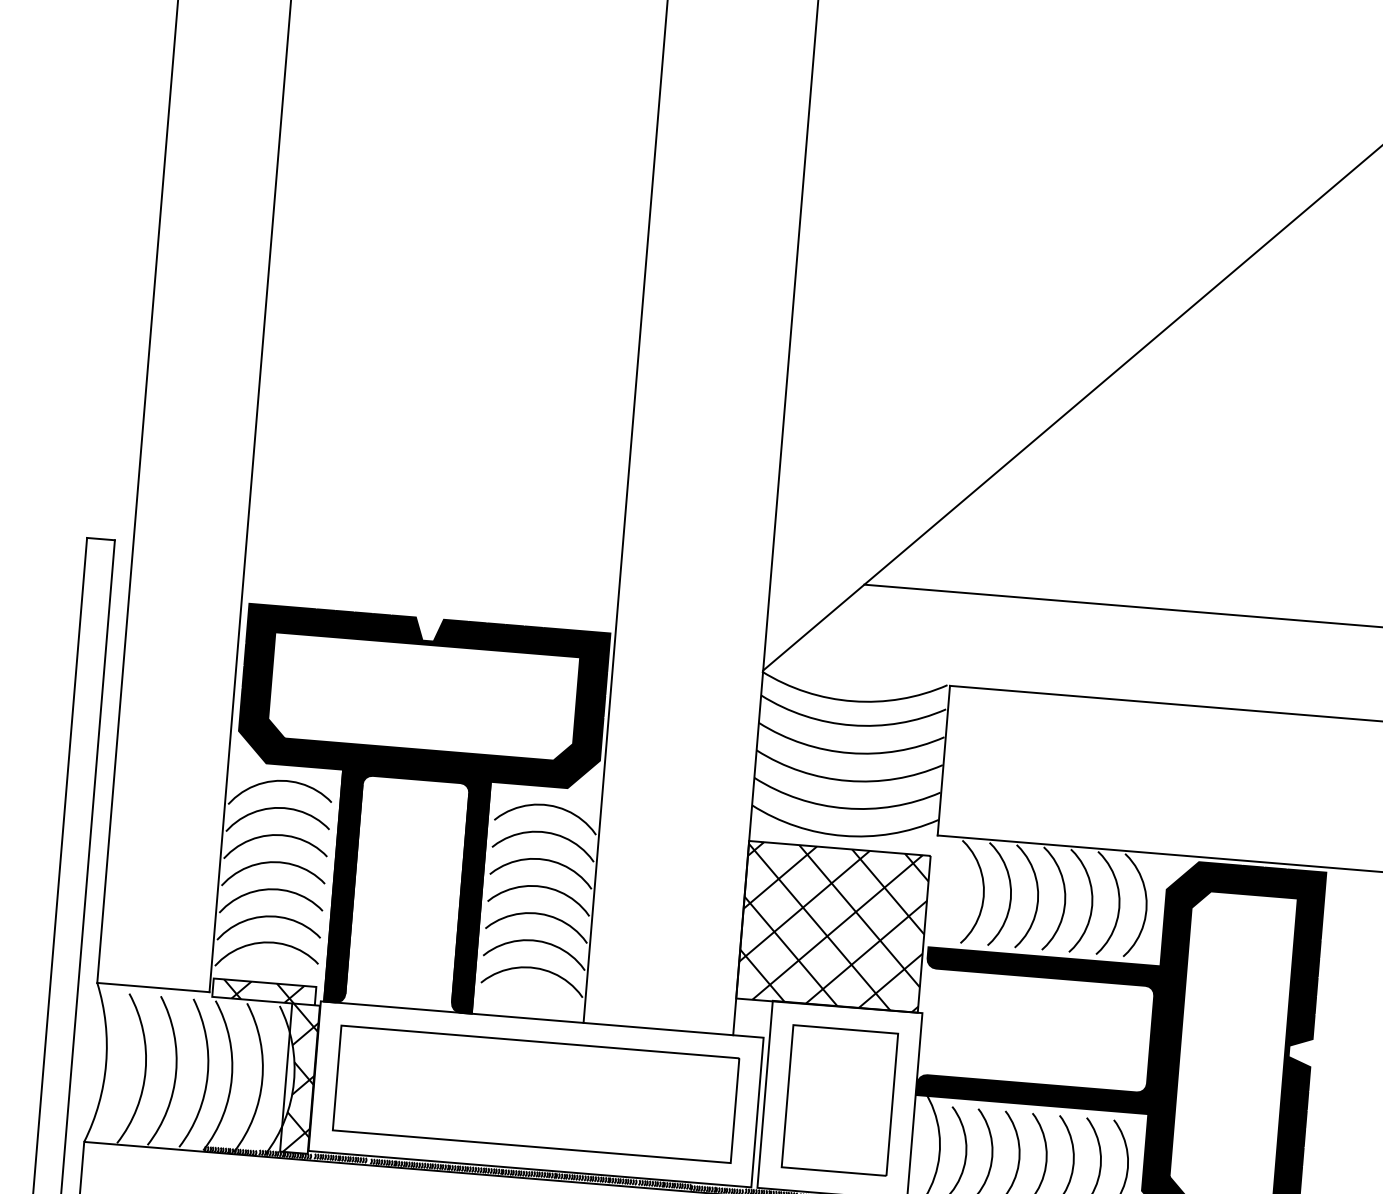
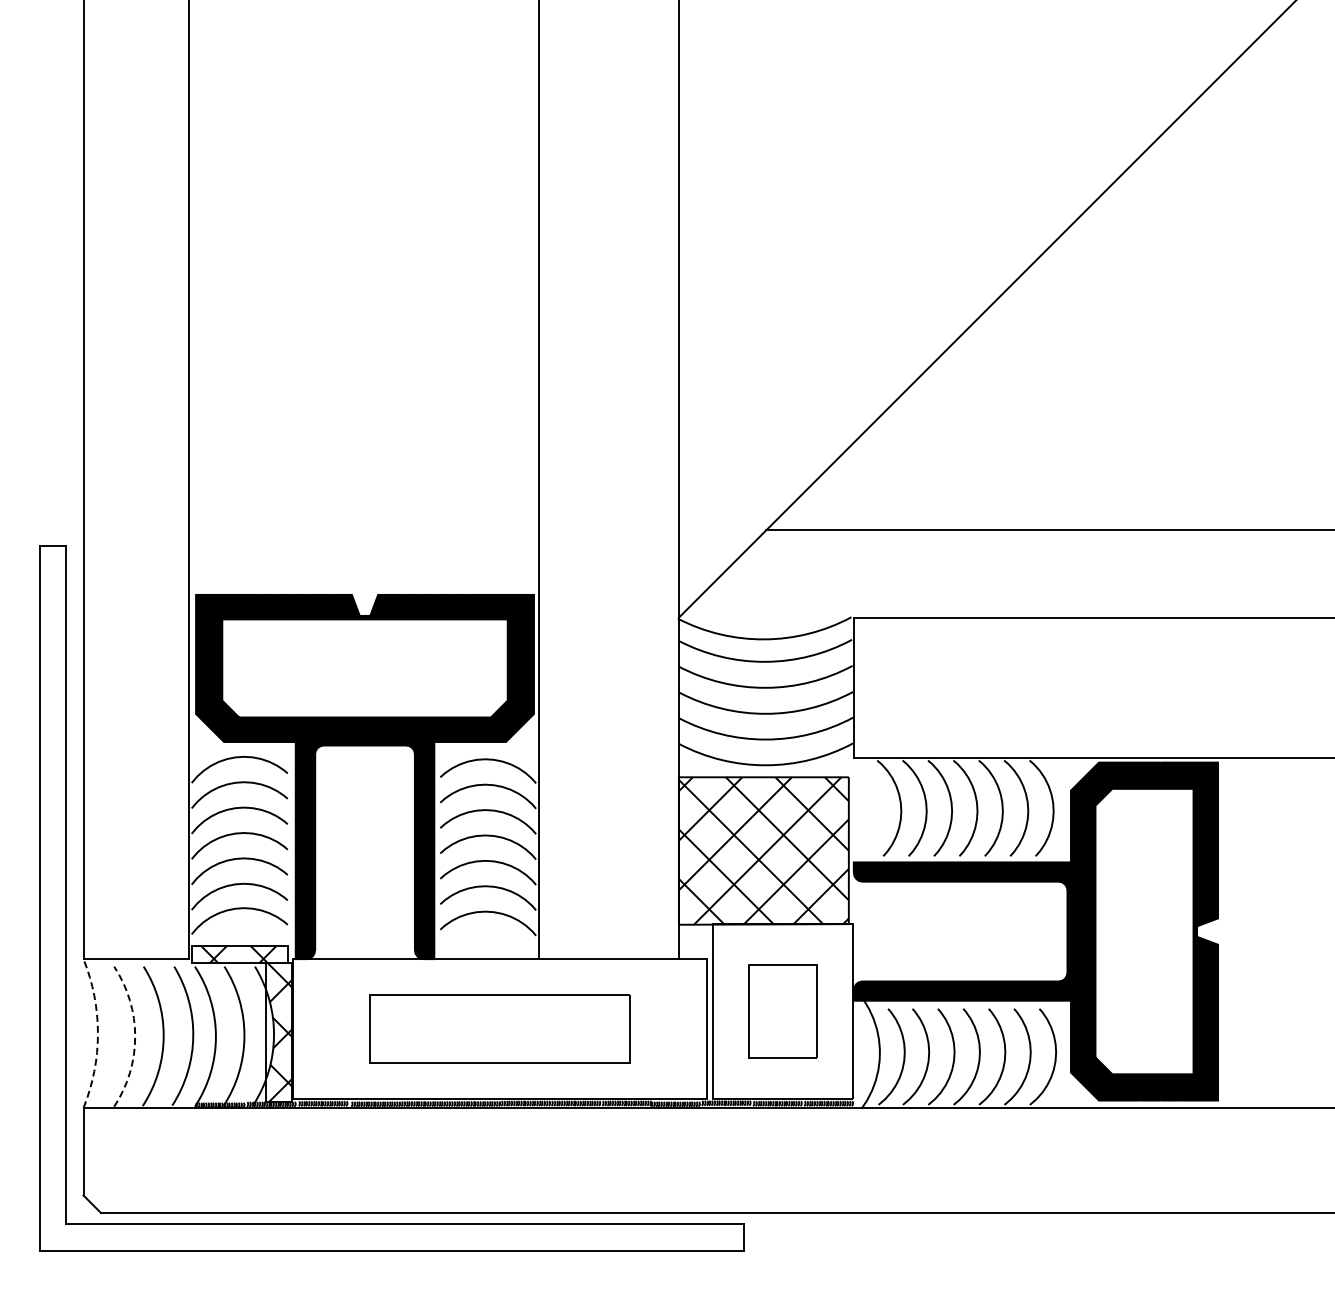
line: (105, 1063) -> (97, 1033), solid -> dashed
arc: (145, 1070) -> (135, 1036), solid -> dashed
part: (535, 1093) -> (499, 1028), size x0.7
part: (839, 1100) -> (782, 1011), size x0.7

